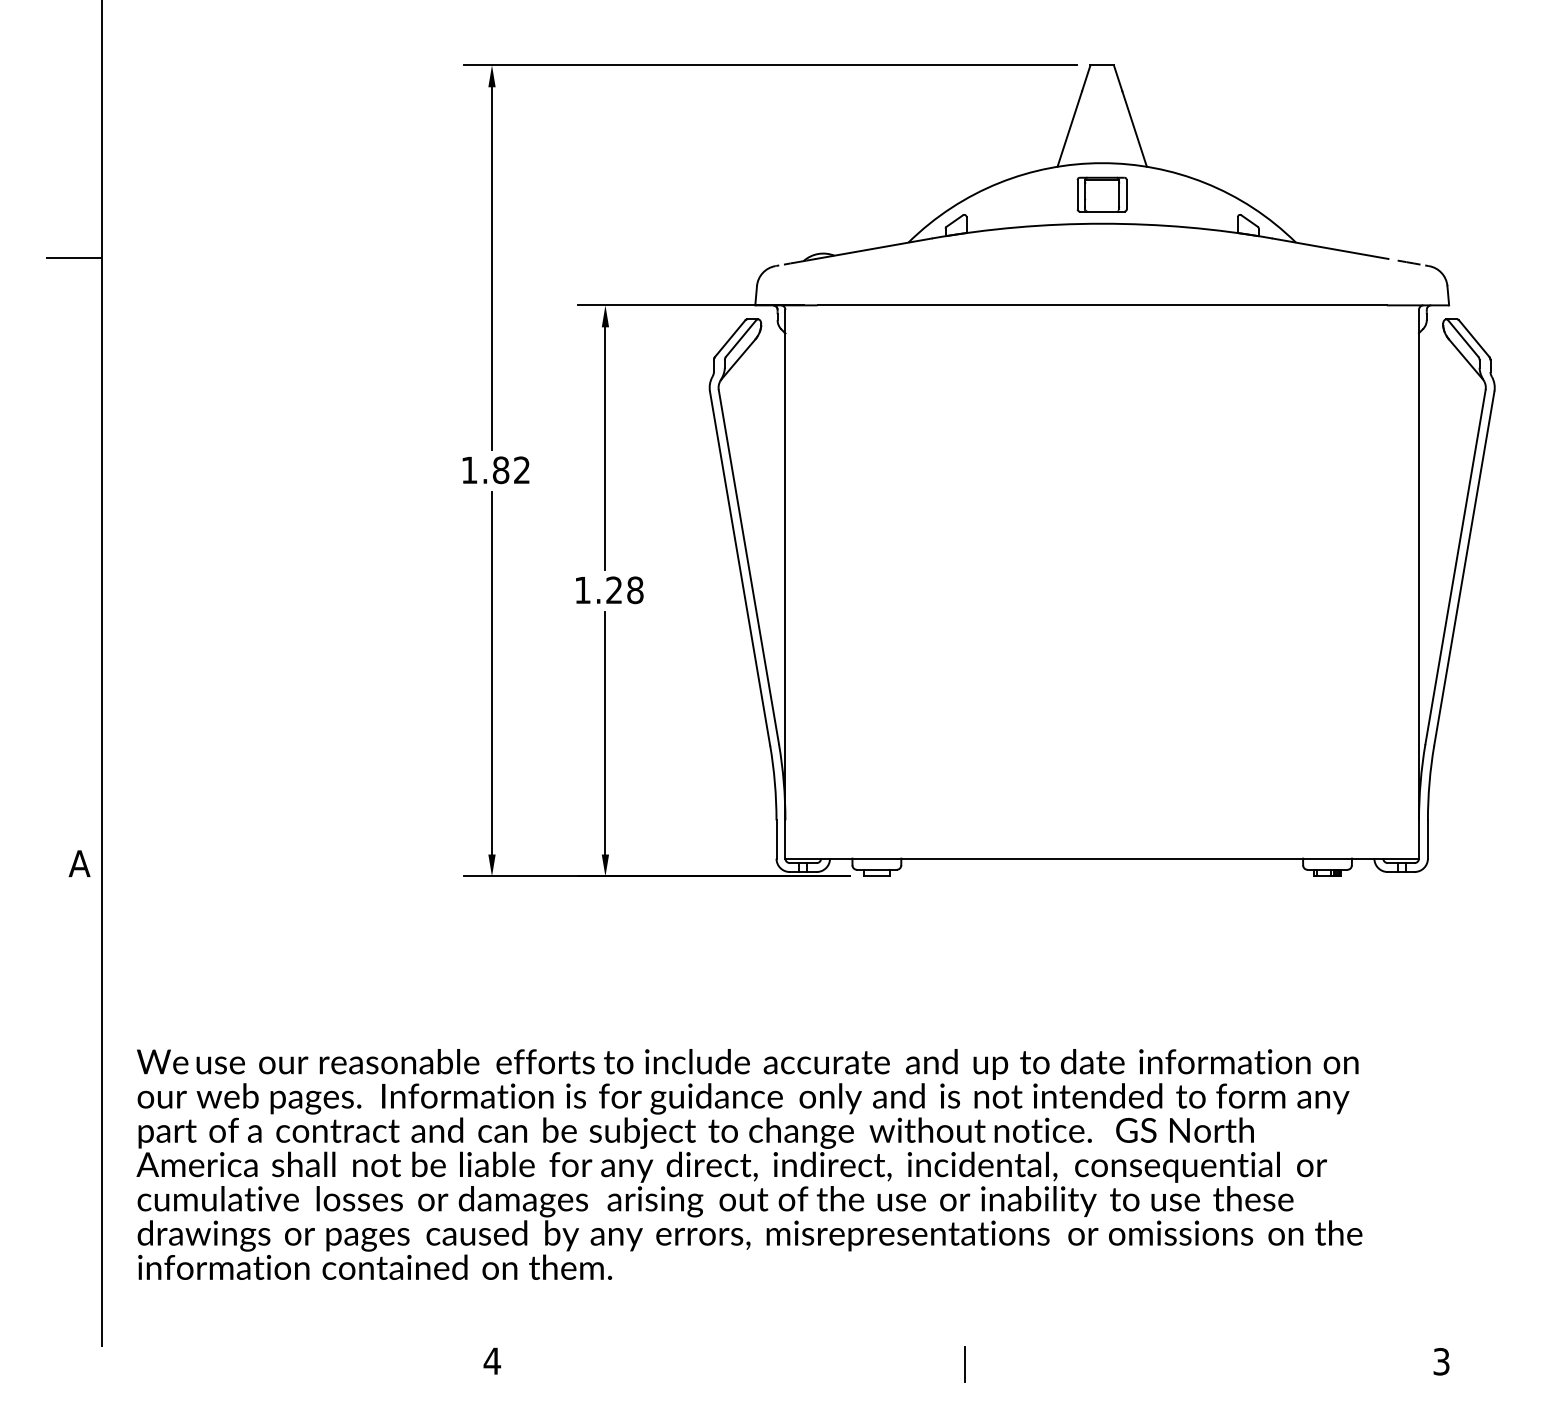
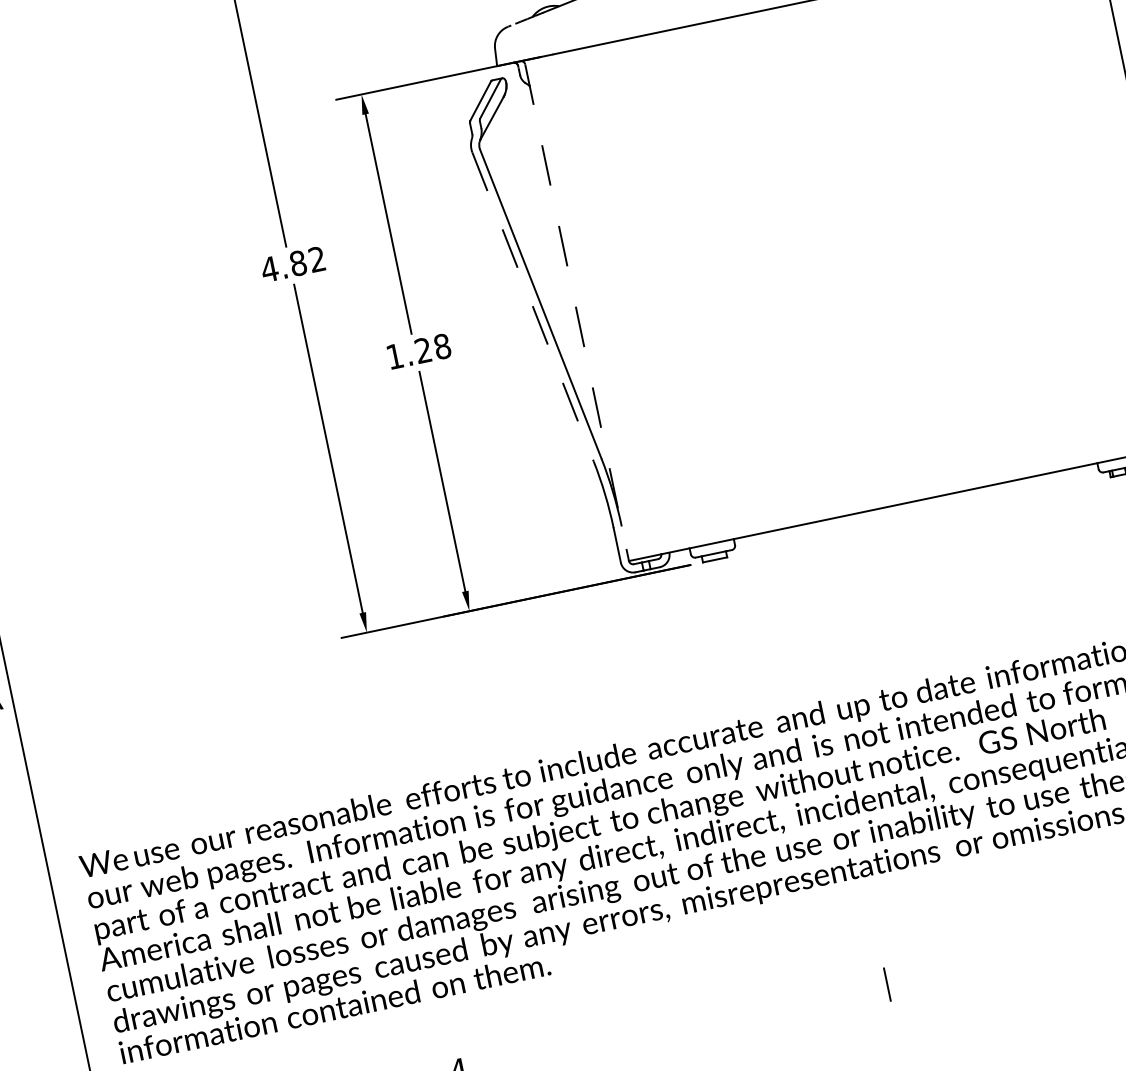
text: (469, 469) -> (269, 268), 1.82 -> 4.82
line: (740, 568) -> (533, 307), solid -> dashed
line: (785, 584) -> (577, 312), solid -> dashed

